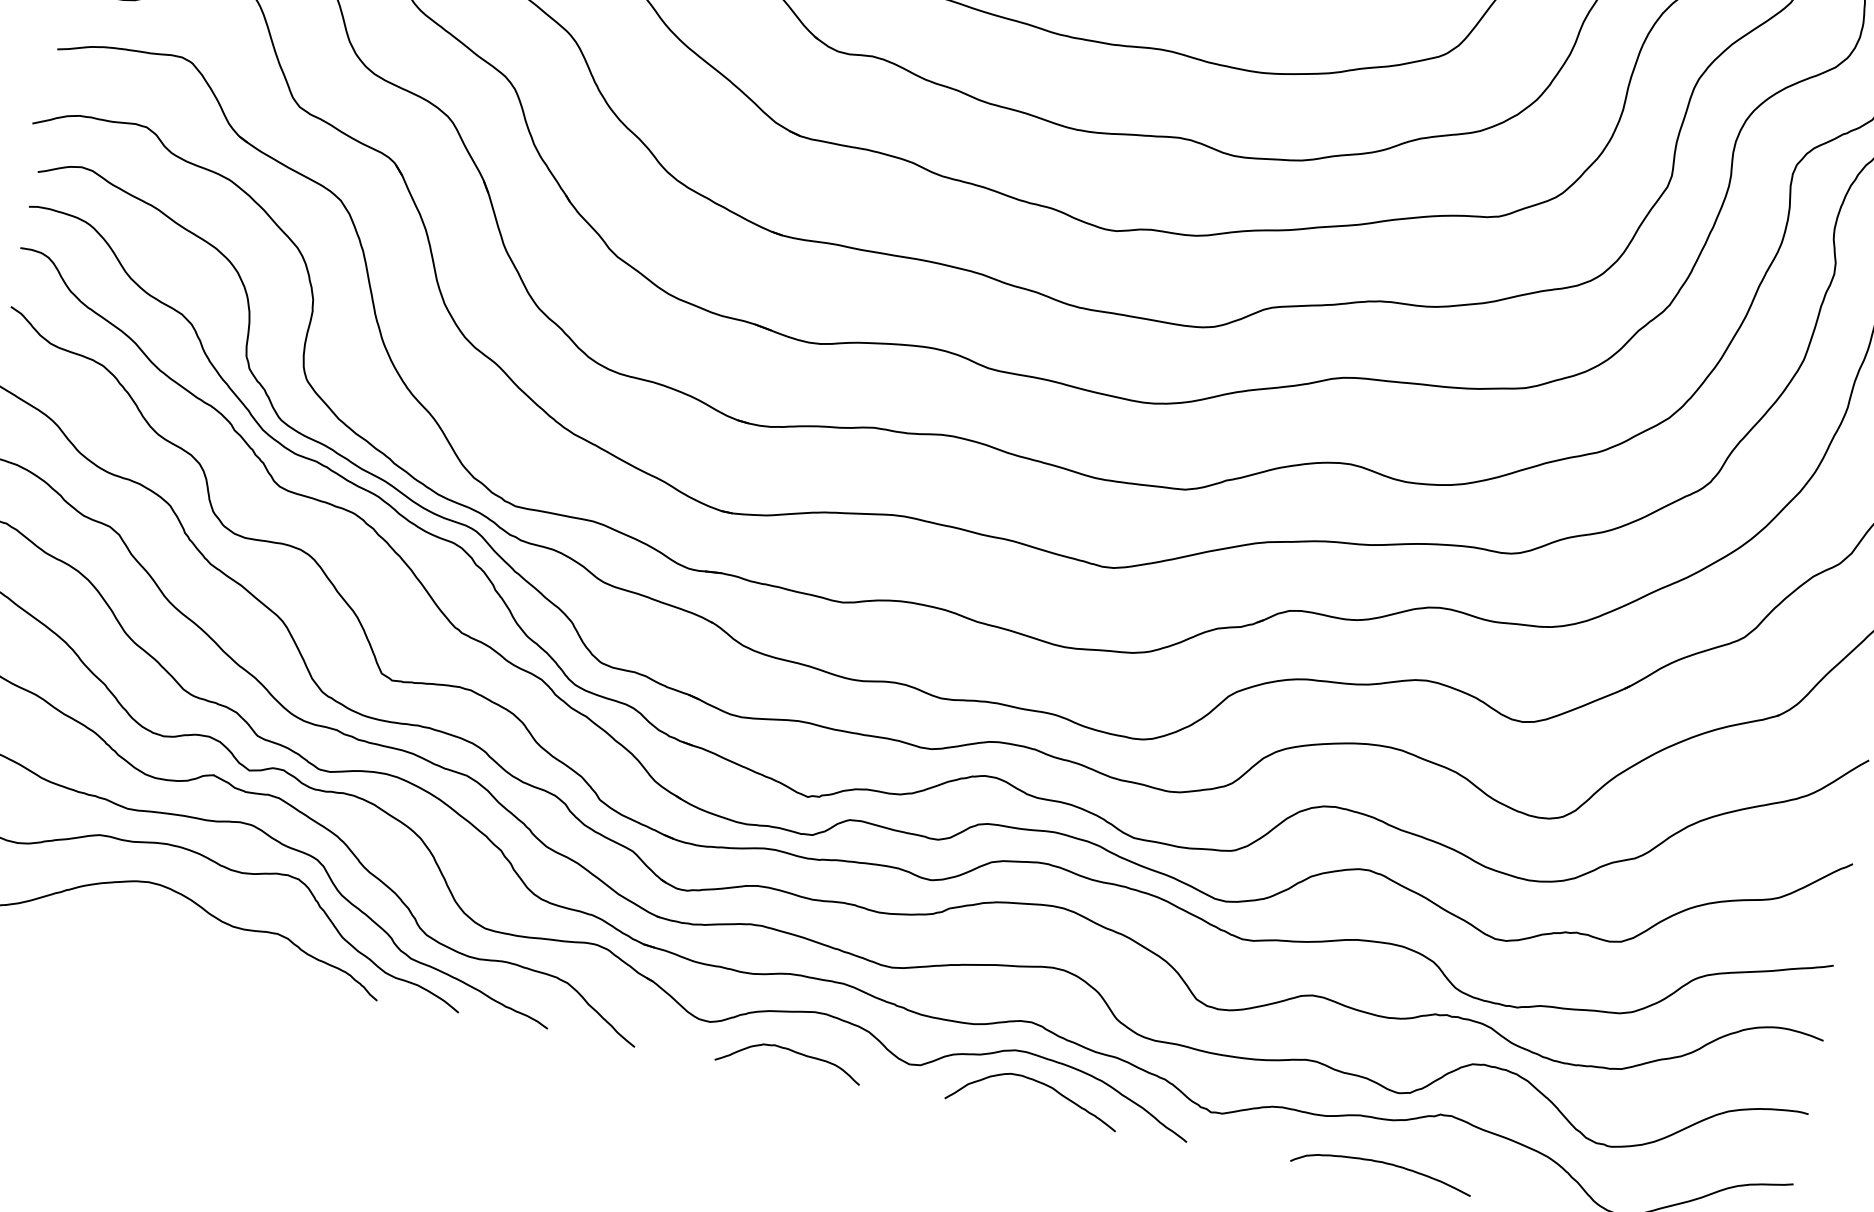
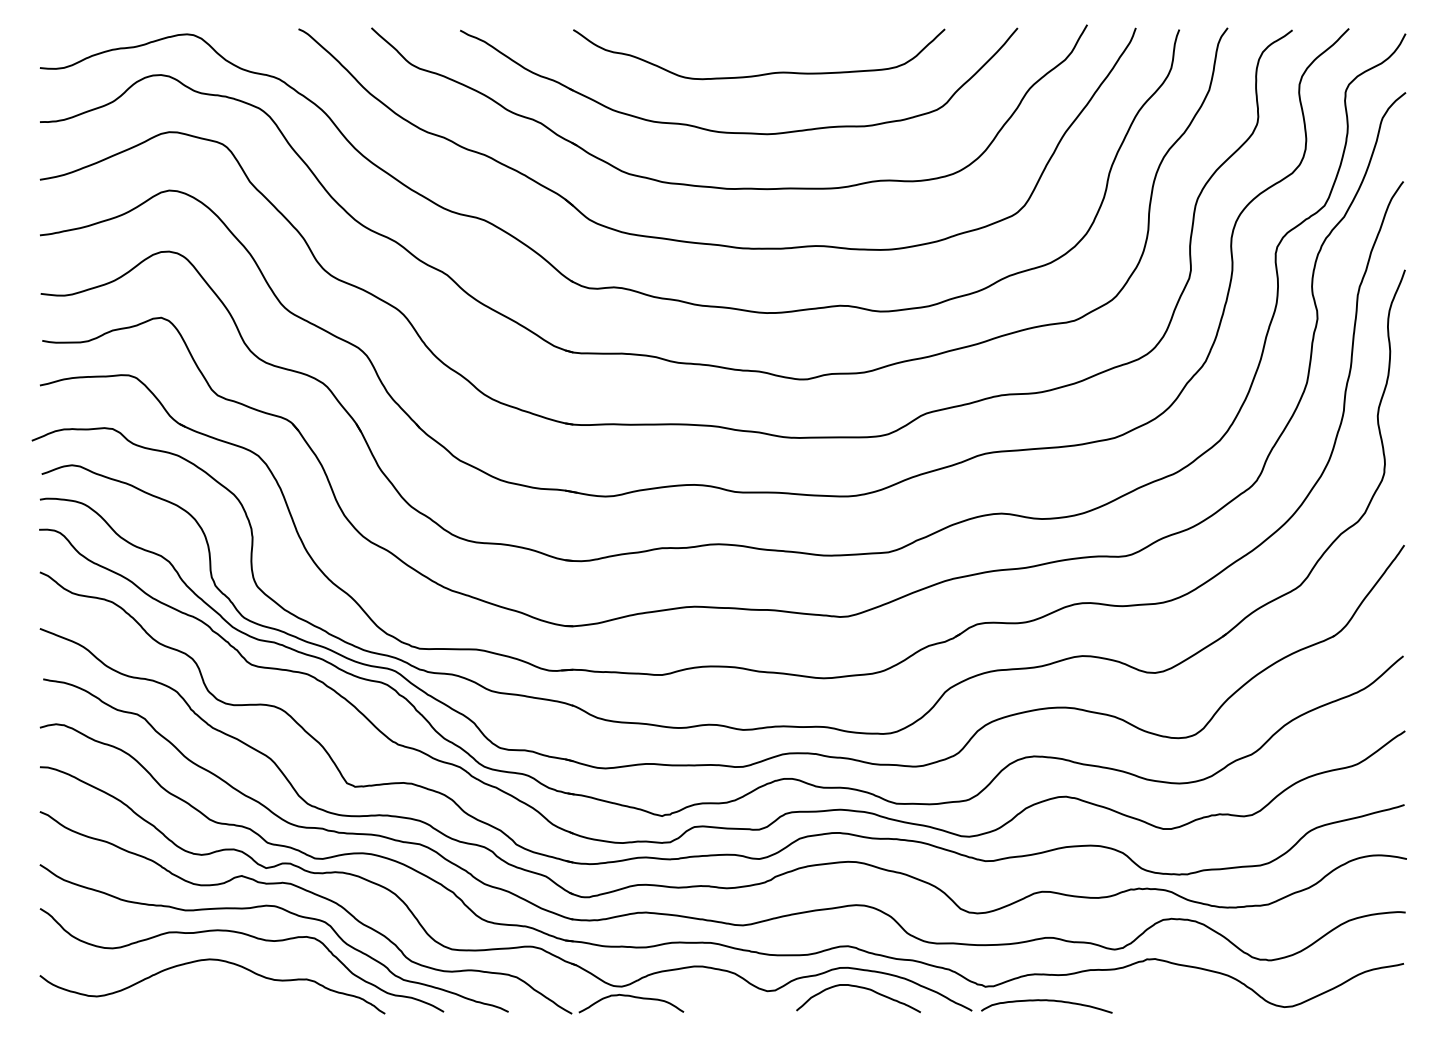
curve: (790, 1051) -> (631, 997), moved
curve: (1382, 1164) -> (1046, 1001), moved

